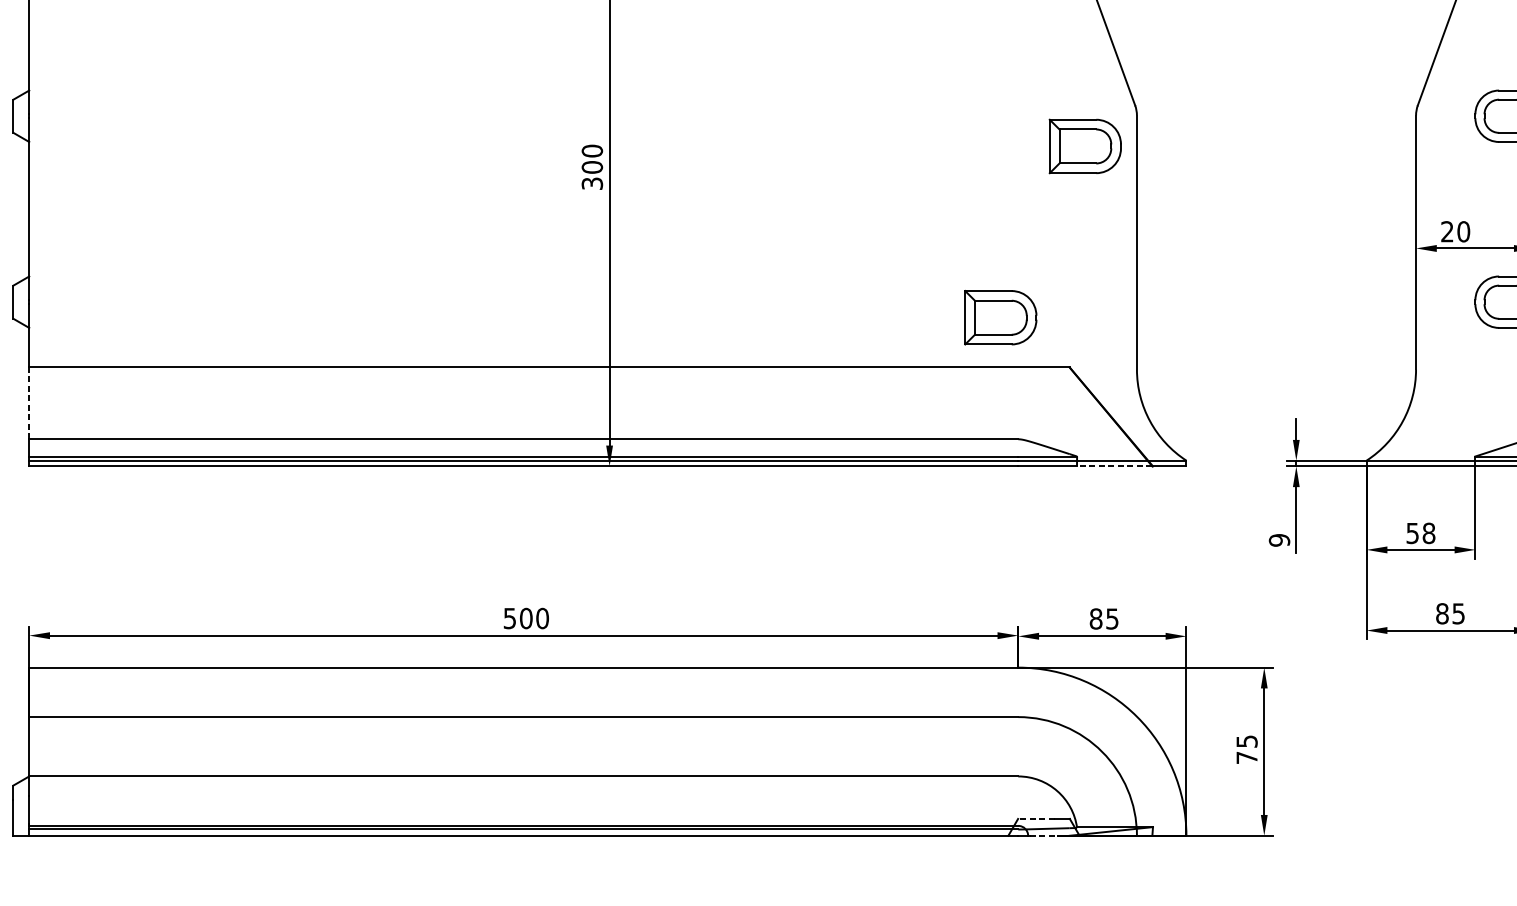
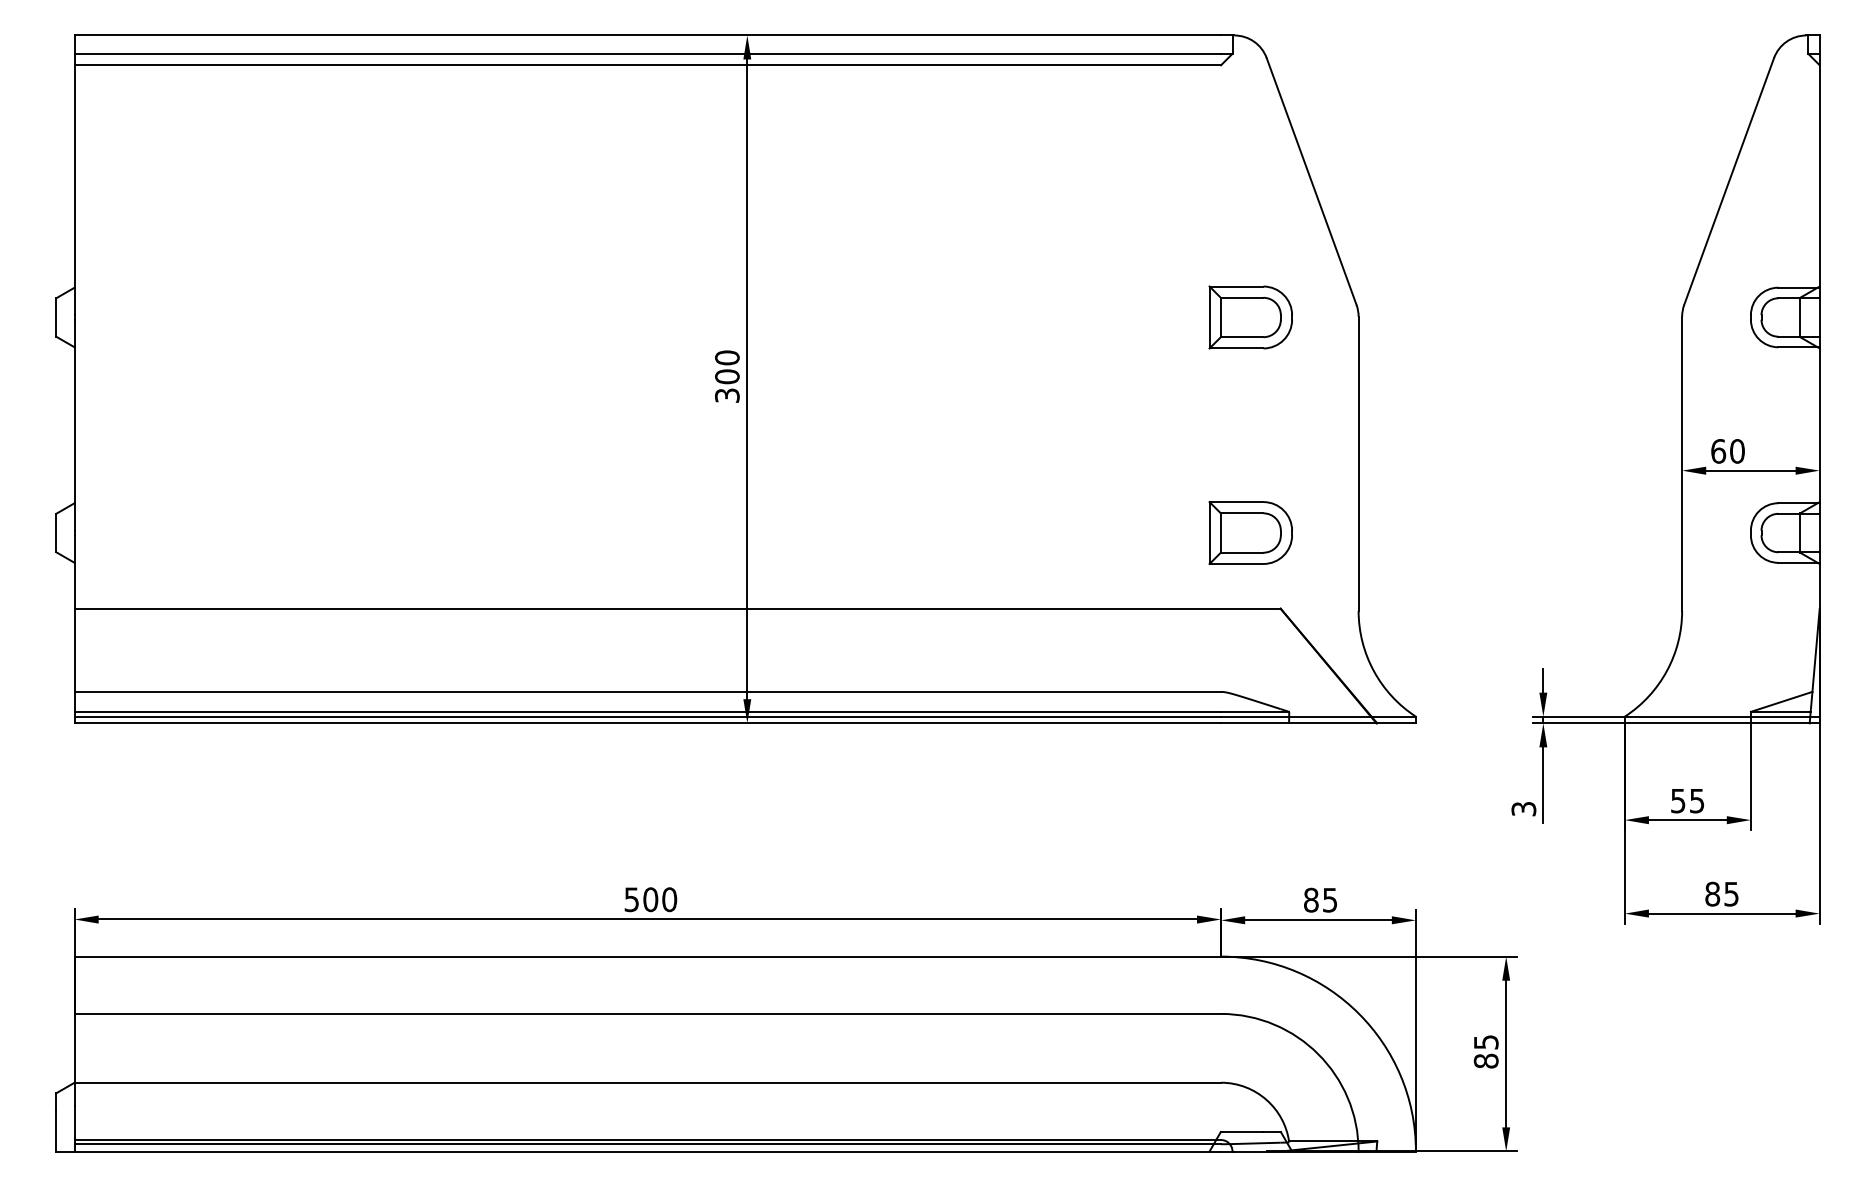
part: (1085, 146) -> (1250, 317), moved
text: (1447, 231) -> (1718, 451), 20 -> 60
part: (1000, 318) -> (1250, 533), moved
line: (29, 403) -> (74, 650), dashed -> solid
line: (1114, 466) -> (1332, 723), dashed -> solid
text: (1428, 532) -> (1696, 800), 58 -> 55
text: (1279, 539) -> (1523, 808), 9 -> 3
text: (1246, 757) -> (1485, 1060), 75 -> 85
line: (1035, 819) -> (1241, 1132), dashed -> solid
line: (1044, 835) -> (1251, 1151), dashed -> solid

